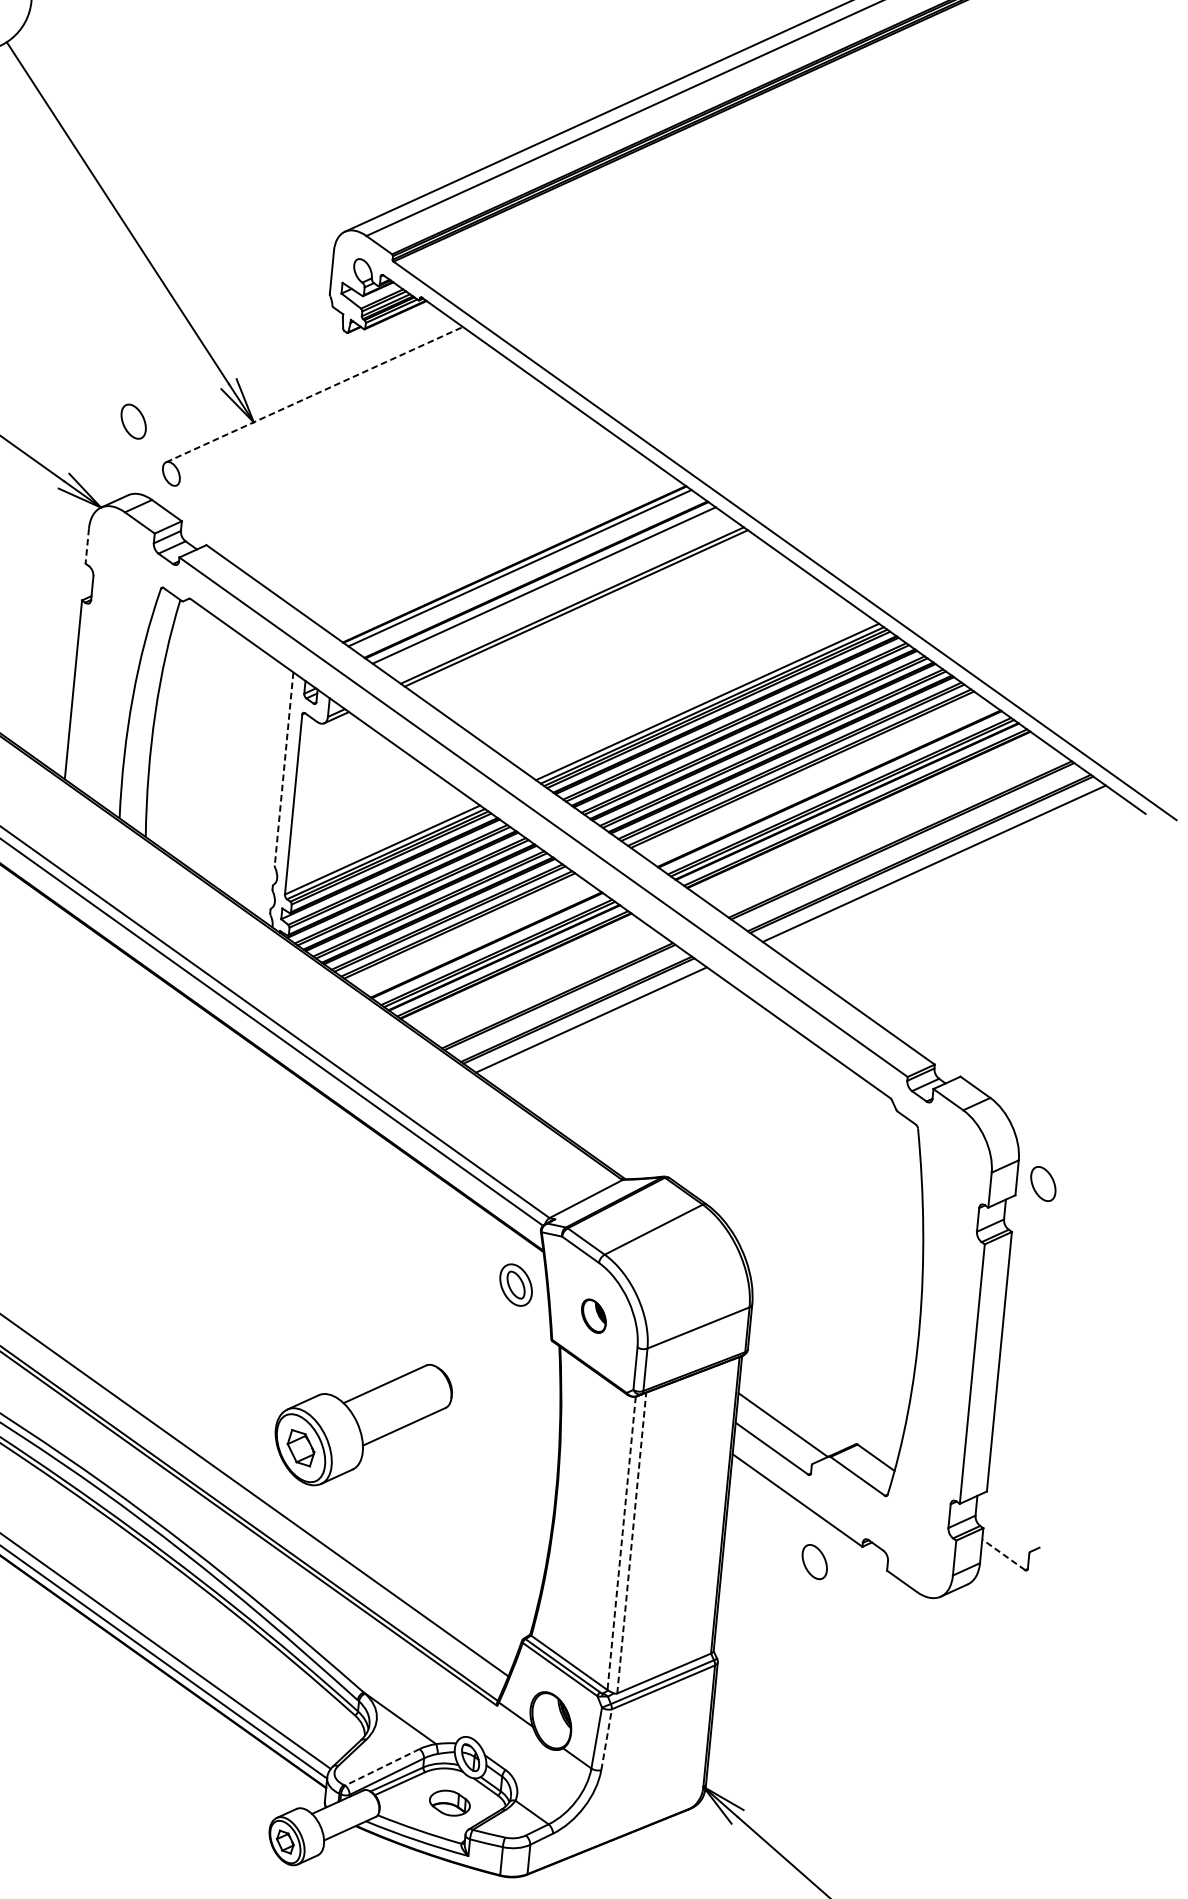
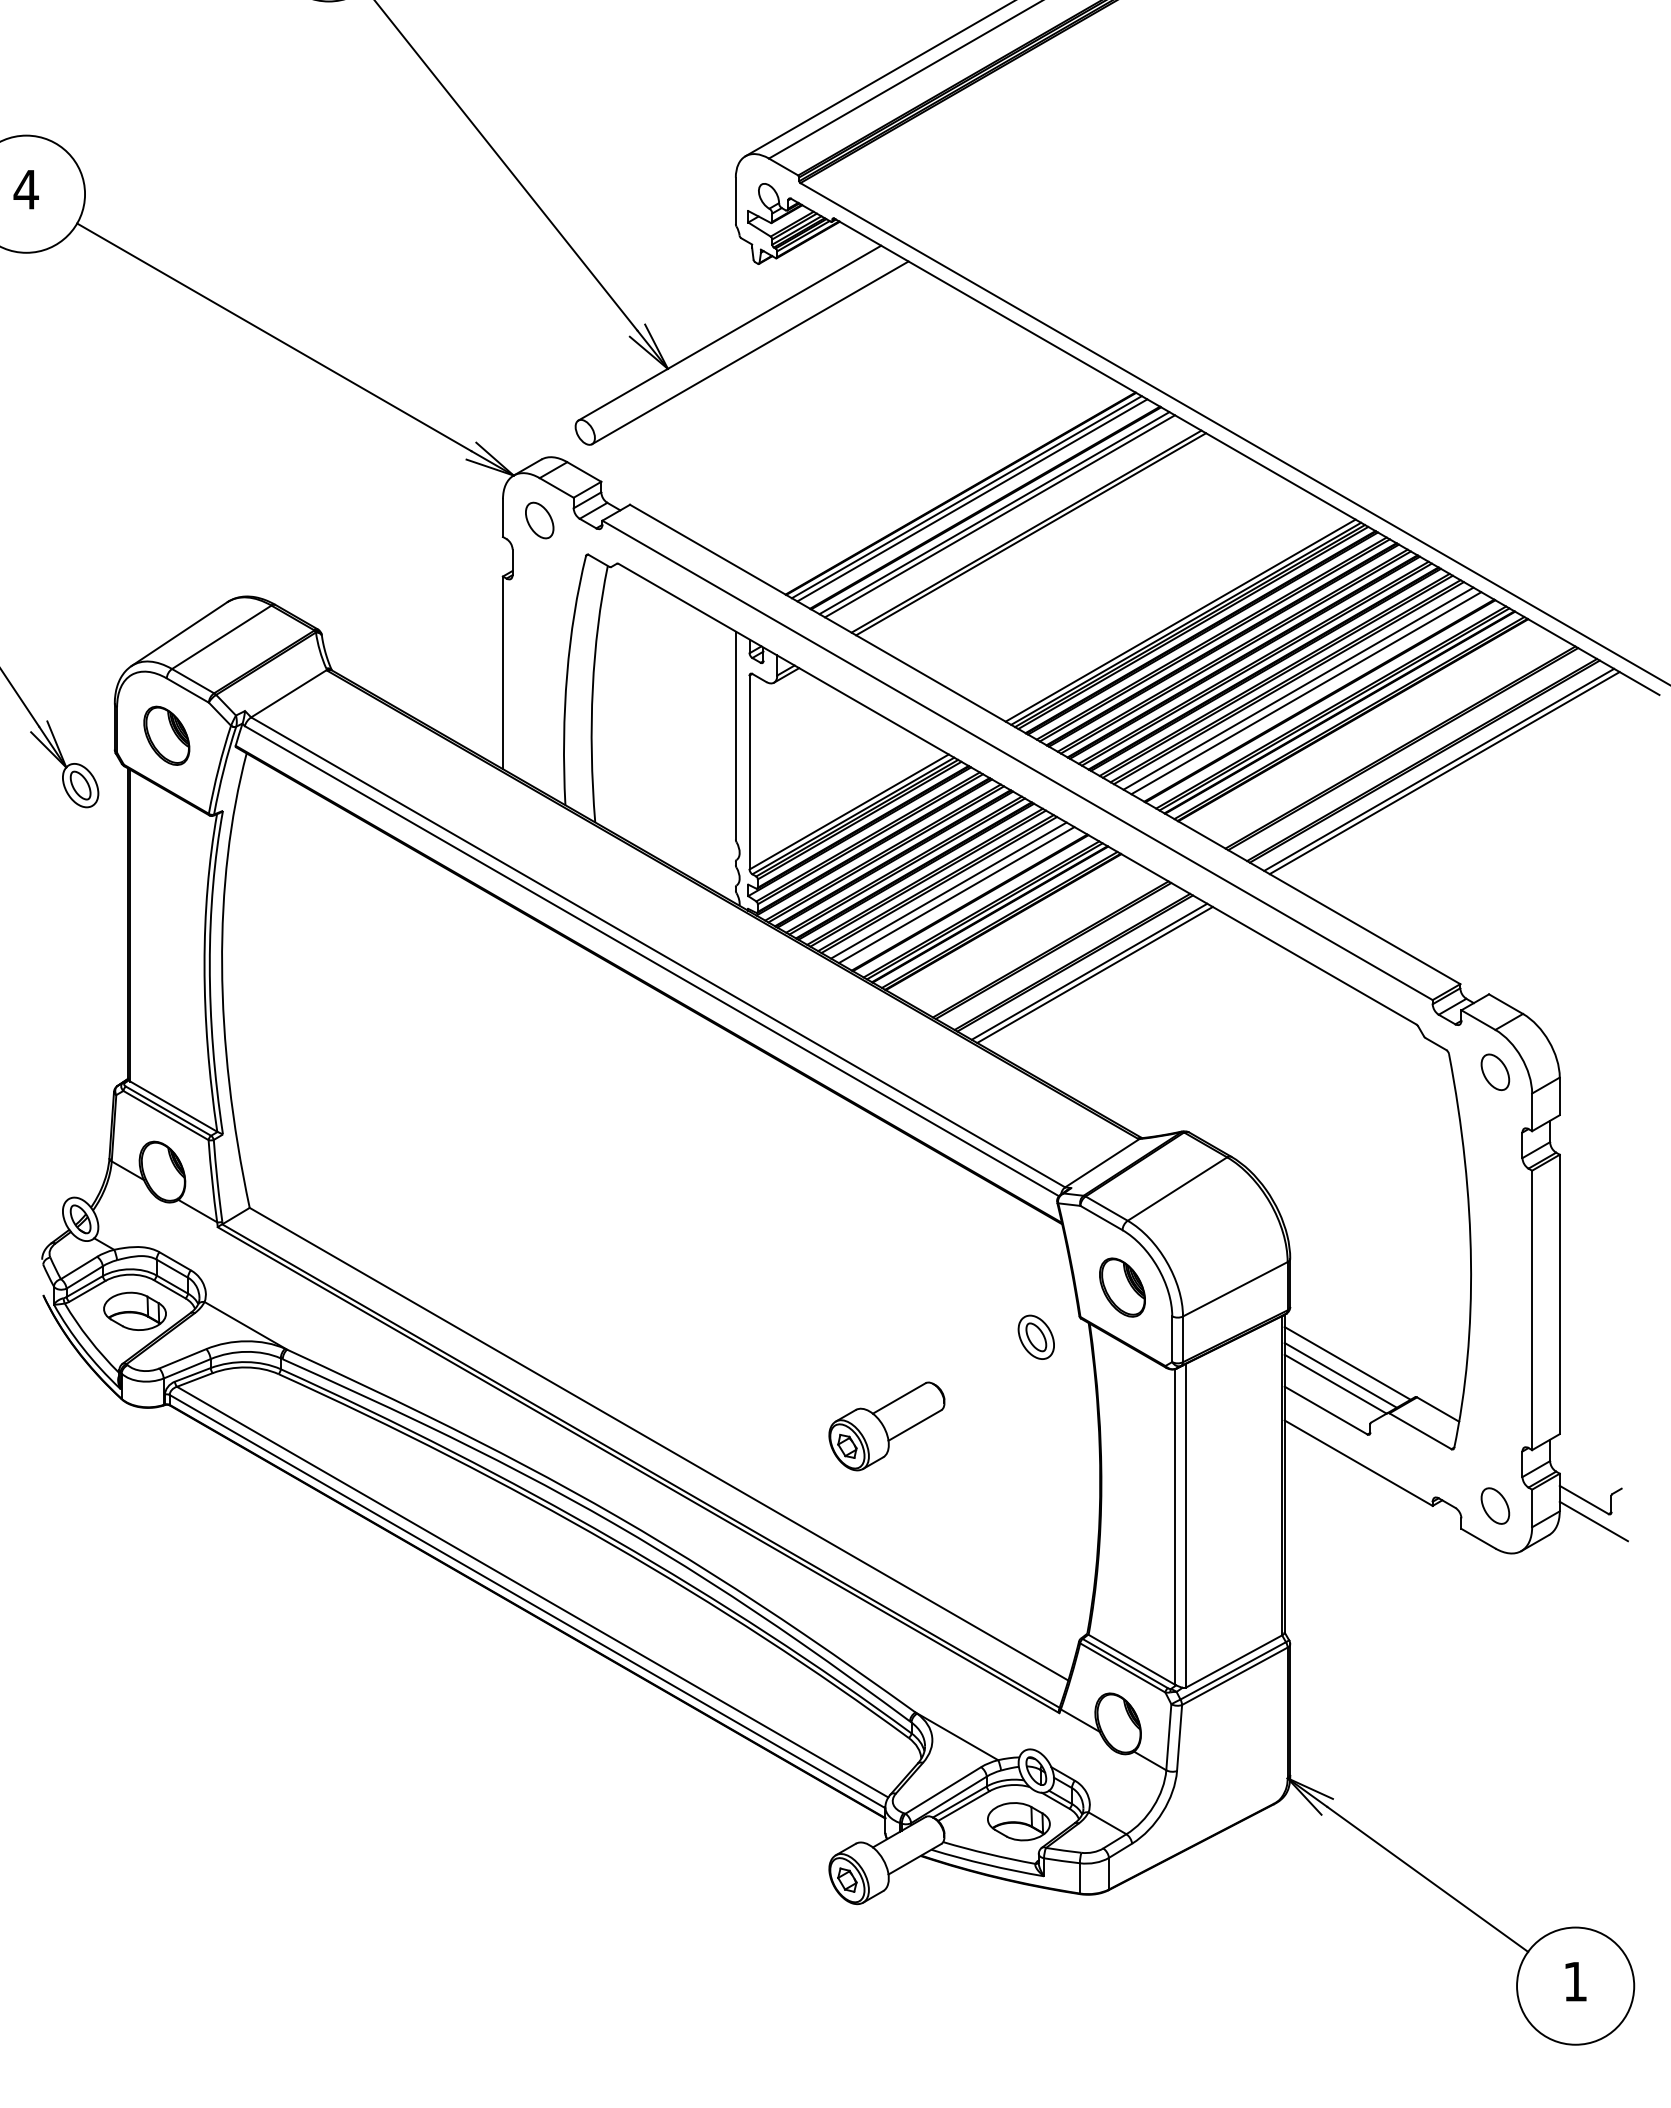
line: (314, 394) -> (729, 333), dashed -> solid
line: (331, 414) -> (750, 352), added
part: (133, 421) -> (539, 520), moved
line: (86, 546) -> (502, 518), dashed -> solid
line: (524, 571) -> (972, 500), added
line: (549, 589) -> (1000, 516), added
line: (283, 769) -> (735, 736), dashed -> solid
line: (810, 775) -> (1298, 688), added
line: (817, 780) -> (1306, 693), added
line: (938, 867) -> (1444, 773), added
line: (467, 931) -> (948, 890), added
line: (474, 937) -> (956, 895), added
line: (595, 1022) -> (1094, 974), added
part: (1043, 1184) -> (1495, 1072), moved
part: (515, 1284) -> (1035, 1336), moved
part: (593, 1316) -> (1122, 1287), size x1.67
line: (796, 1406) -> (1347, 1363), added
line: (788, 1416) -> (1340, 1374), added
part: (362, 1424) -> (886, 1426), size x0.62
line: (621, 1542) -> (1175, 1526), dashed -> solid
line: (632, 1542) -> (1186, 1525), dashed -> solid
line: (1003, 1554) -> (1583, 1499), dashed -> solid
part: (814, 1561) -> (1495, 1505), moved
line: (1010, 1575) -> (1593, 1521), added
line: (606, 1739) -> (1179, 1737), dashed -> solid
line: (381, 1767) -> (942, 1790), dashed -> solid
part: (449, 1802) -> (1018, 1821), size x1.43

